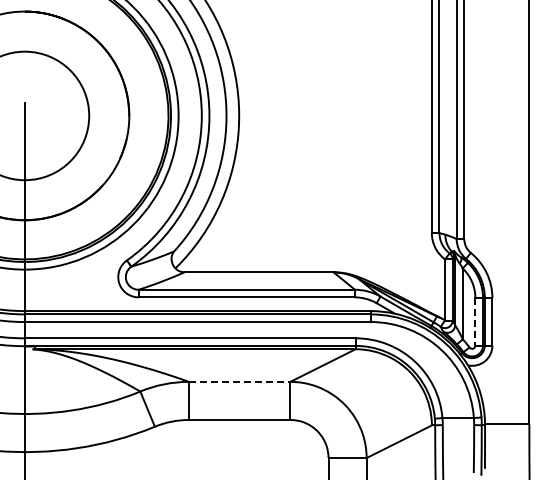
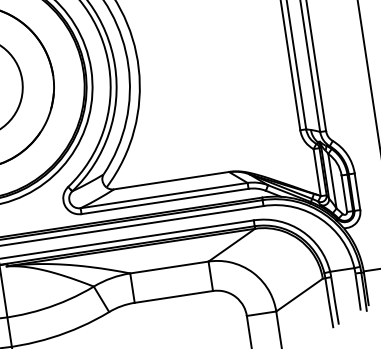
line: (475, 321) -> (344, 193), dashed -> solid
line: (239, 381) -> (169, 267), dashed -> solid

